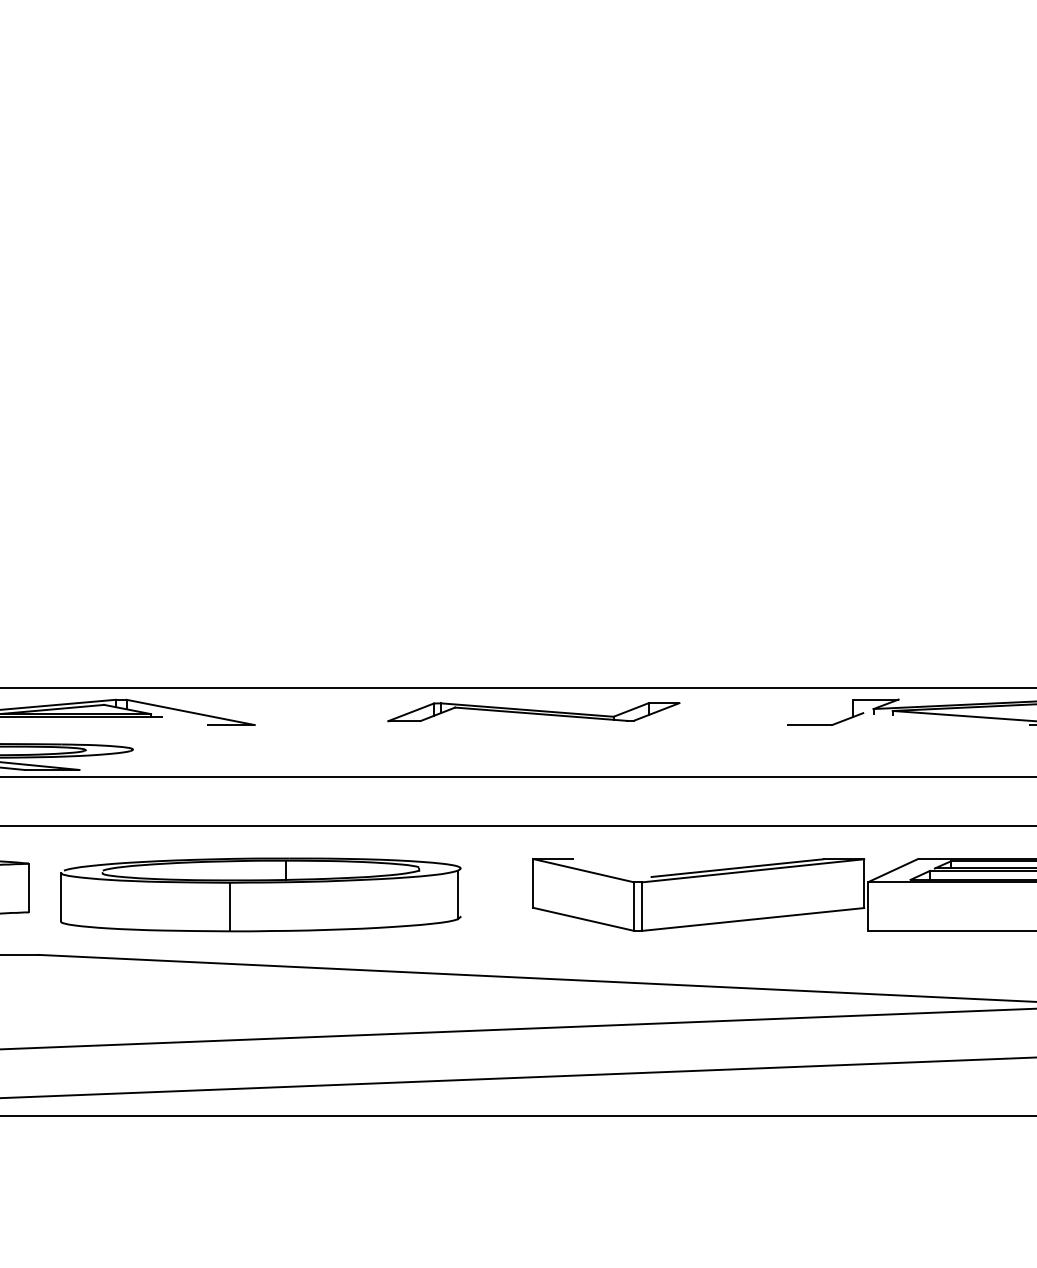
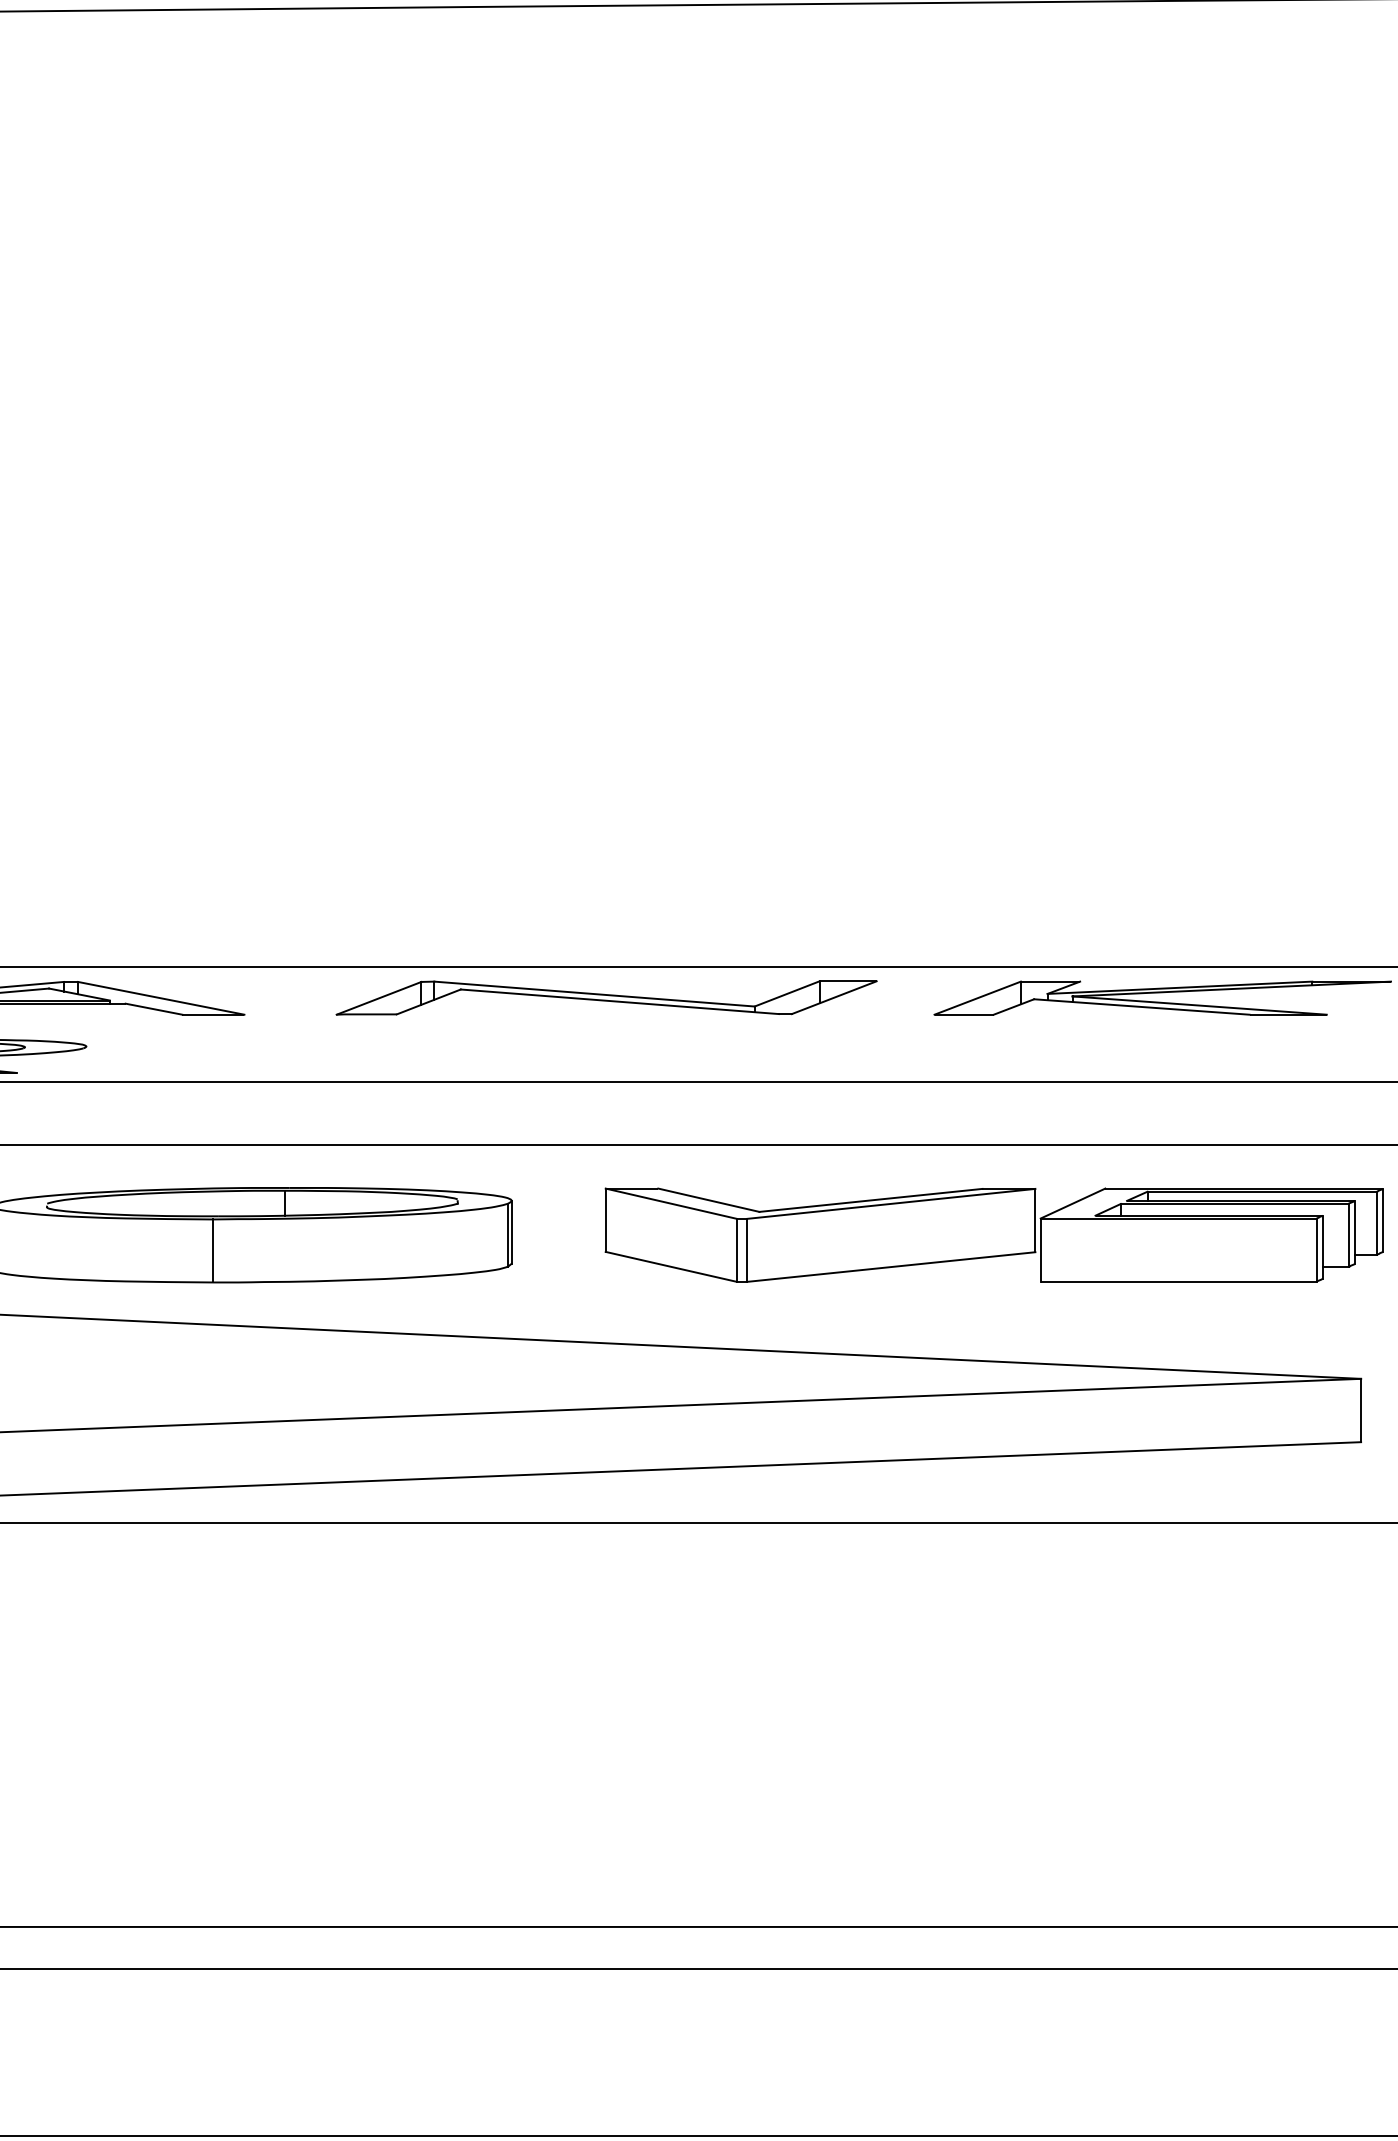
part: (533, 711) -> (606, 997), size x1.43
line: (819, 711) -> (977, 997), added
line: (945, 718) -> (1141, 1006), added
line: (184, 720) -> (153, 1008), added
line: (612, 867) -> (708, 1199), added
line: (460, 892) -> (511, 1231), added

